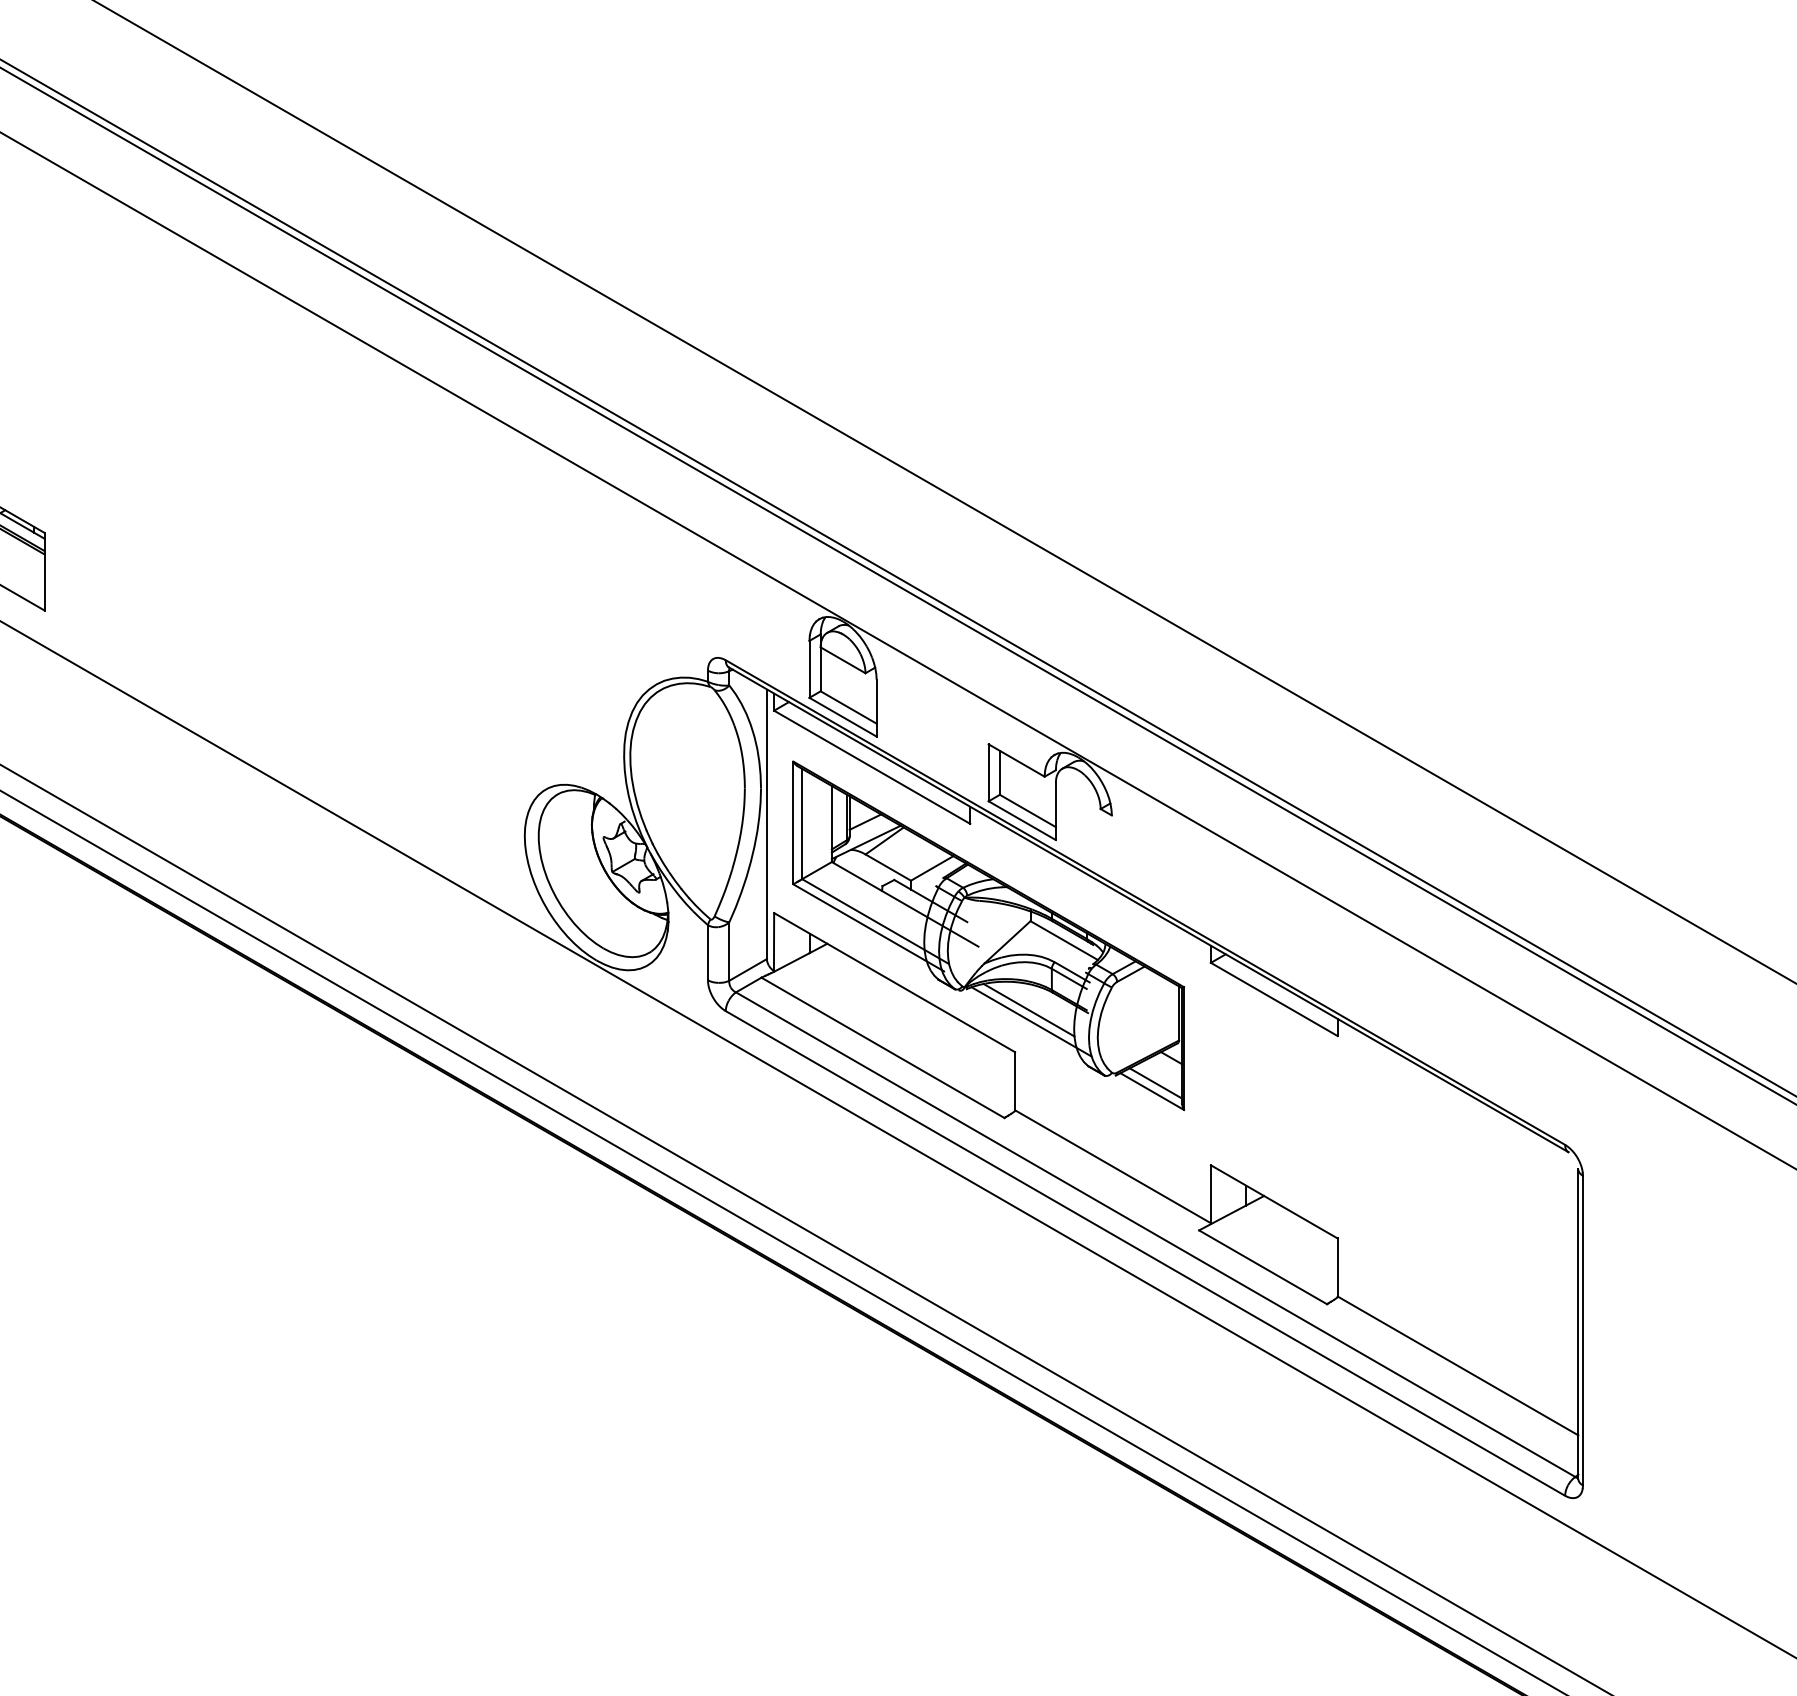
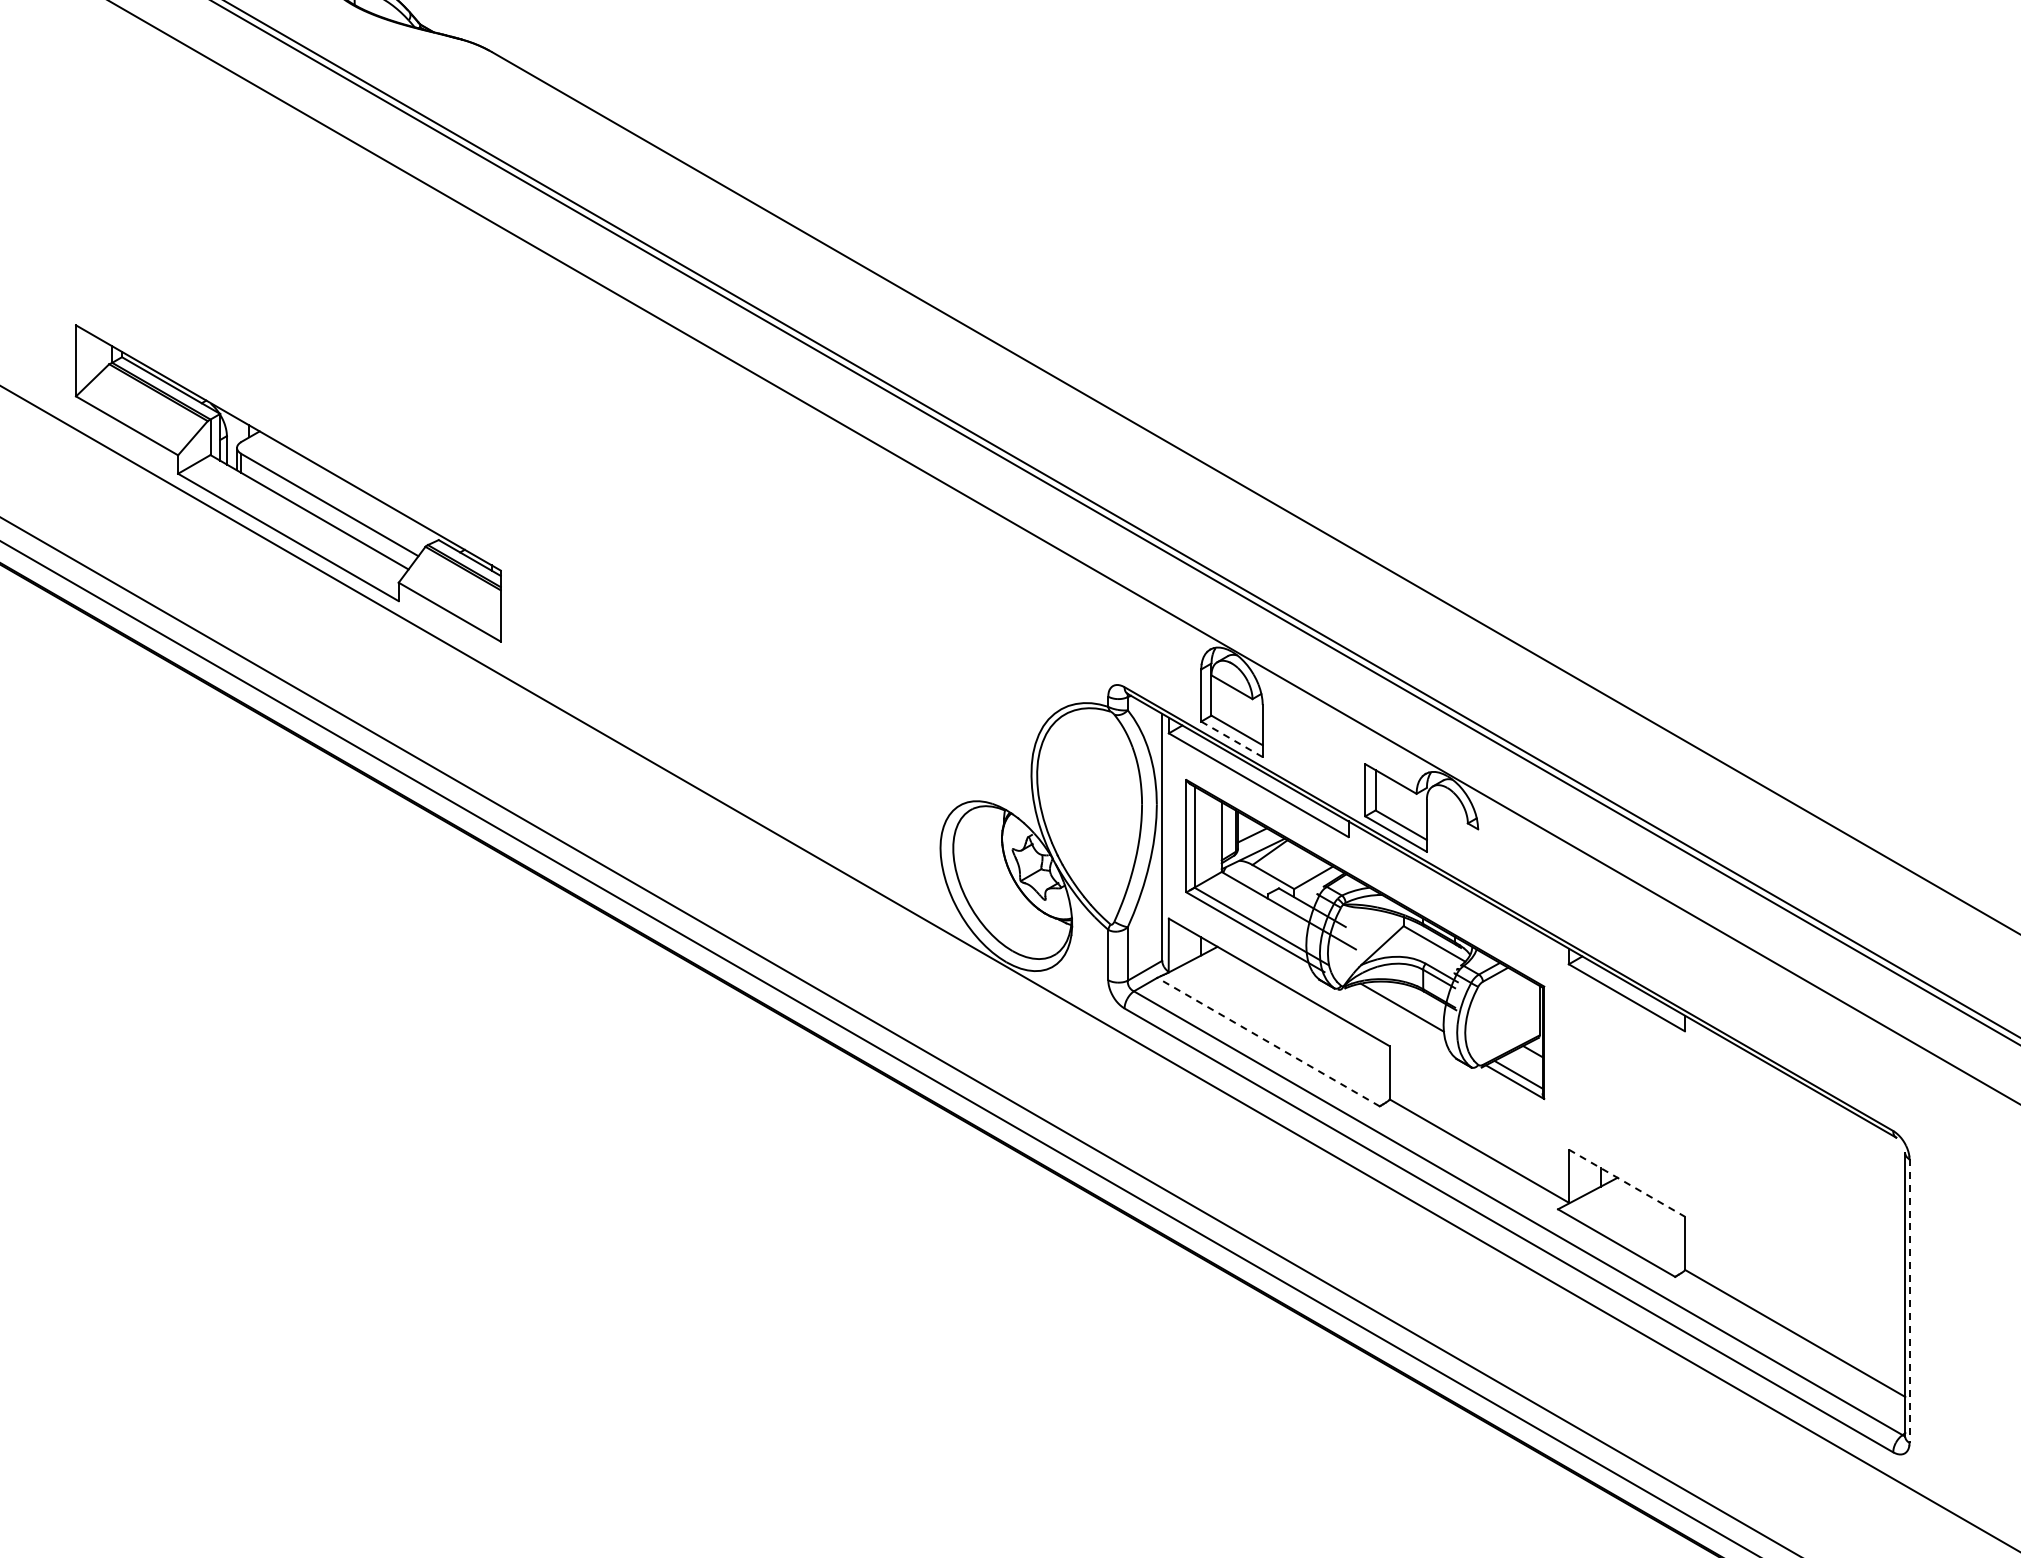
line: (843, 717) -> (1232, 739), solid -> dashed
line: (1031, 1020) -> (1404, 1017), removed
line: (882, 1047) -> (1268, 1041), solid -> dashed
line: (1273, 1202) -> (1626, 1183), solid -> dashed
line: (1582, 1331) -> (1909, 1301), solid -> dashed

